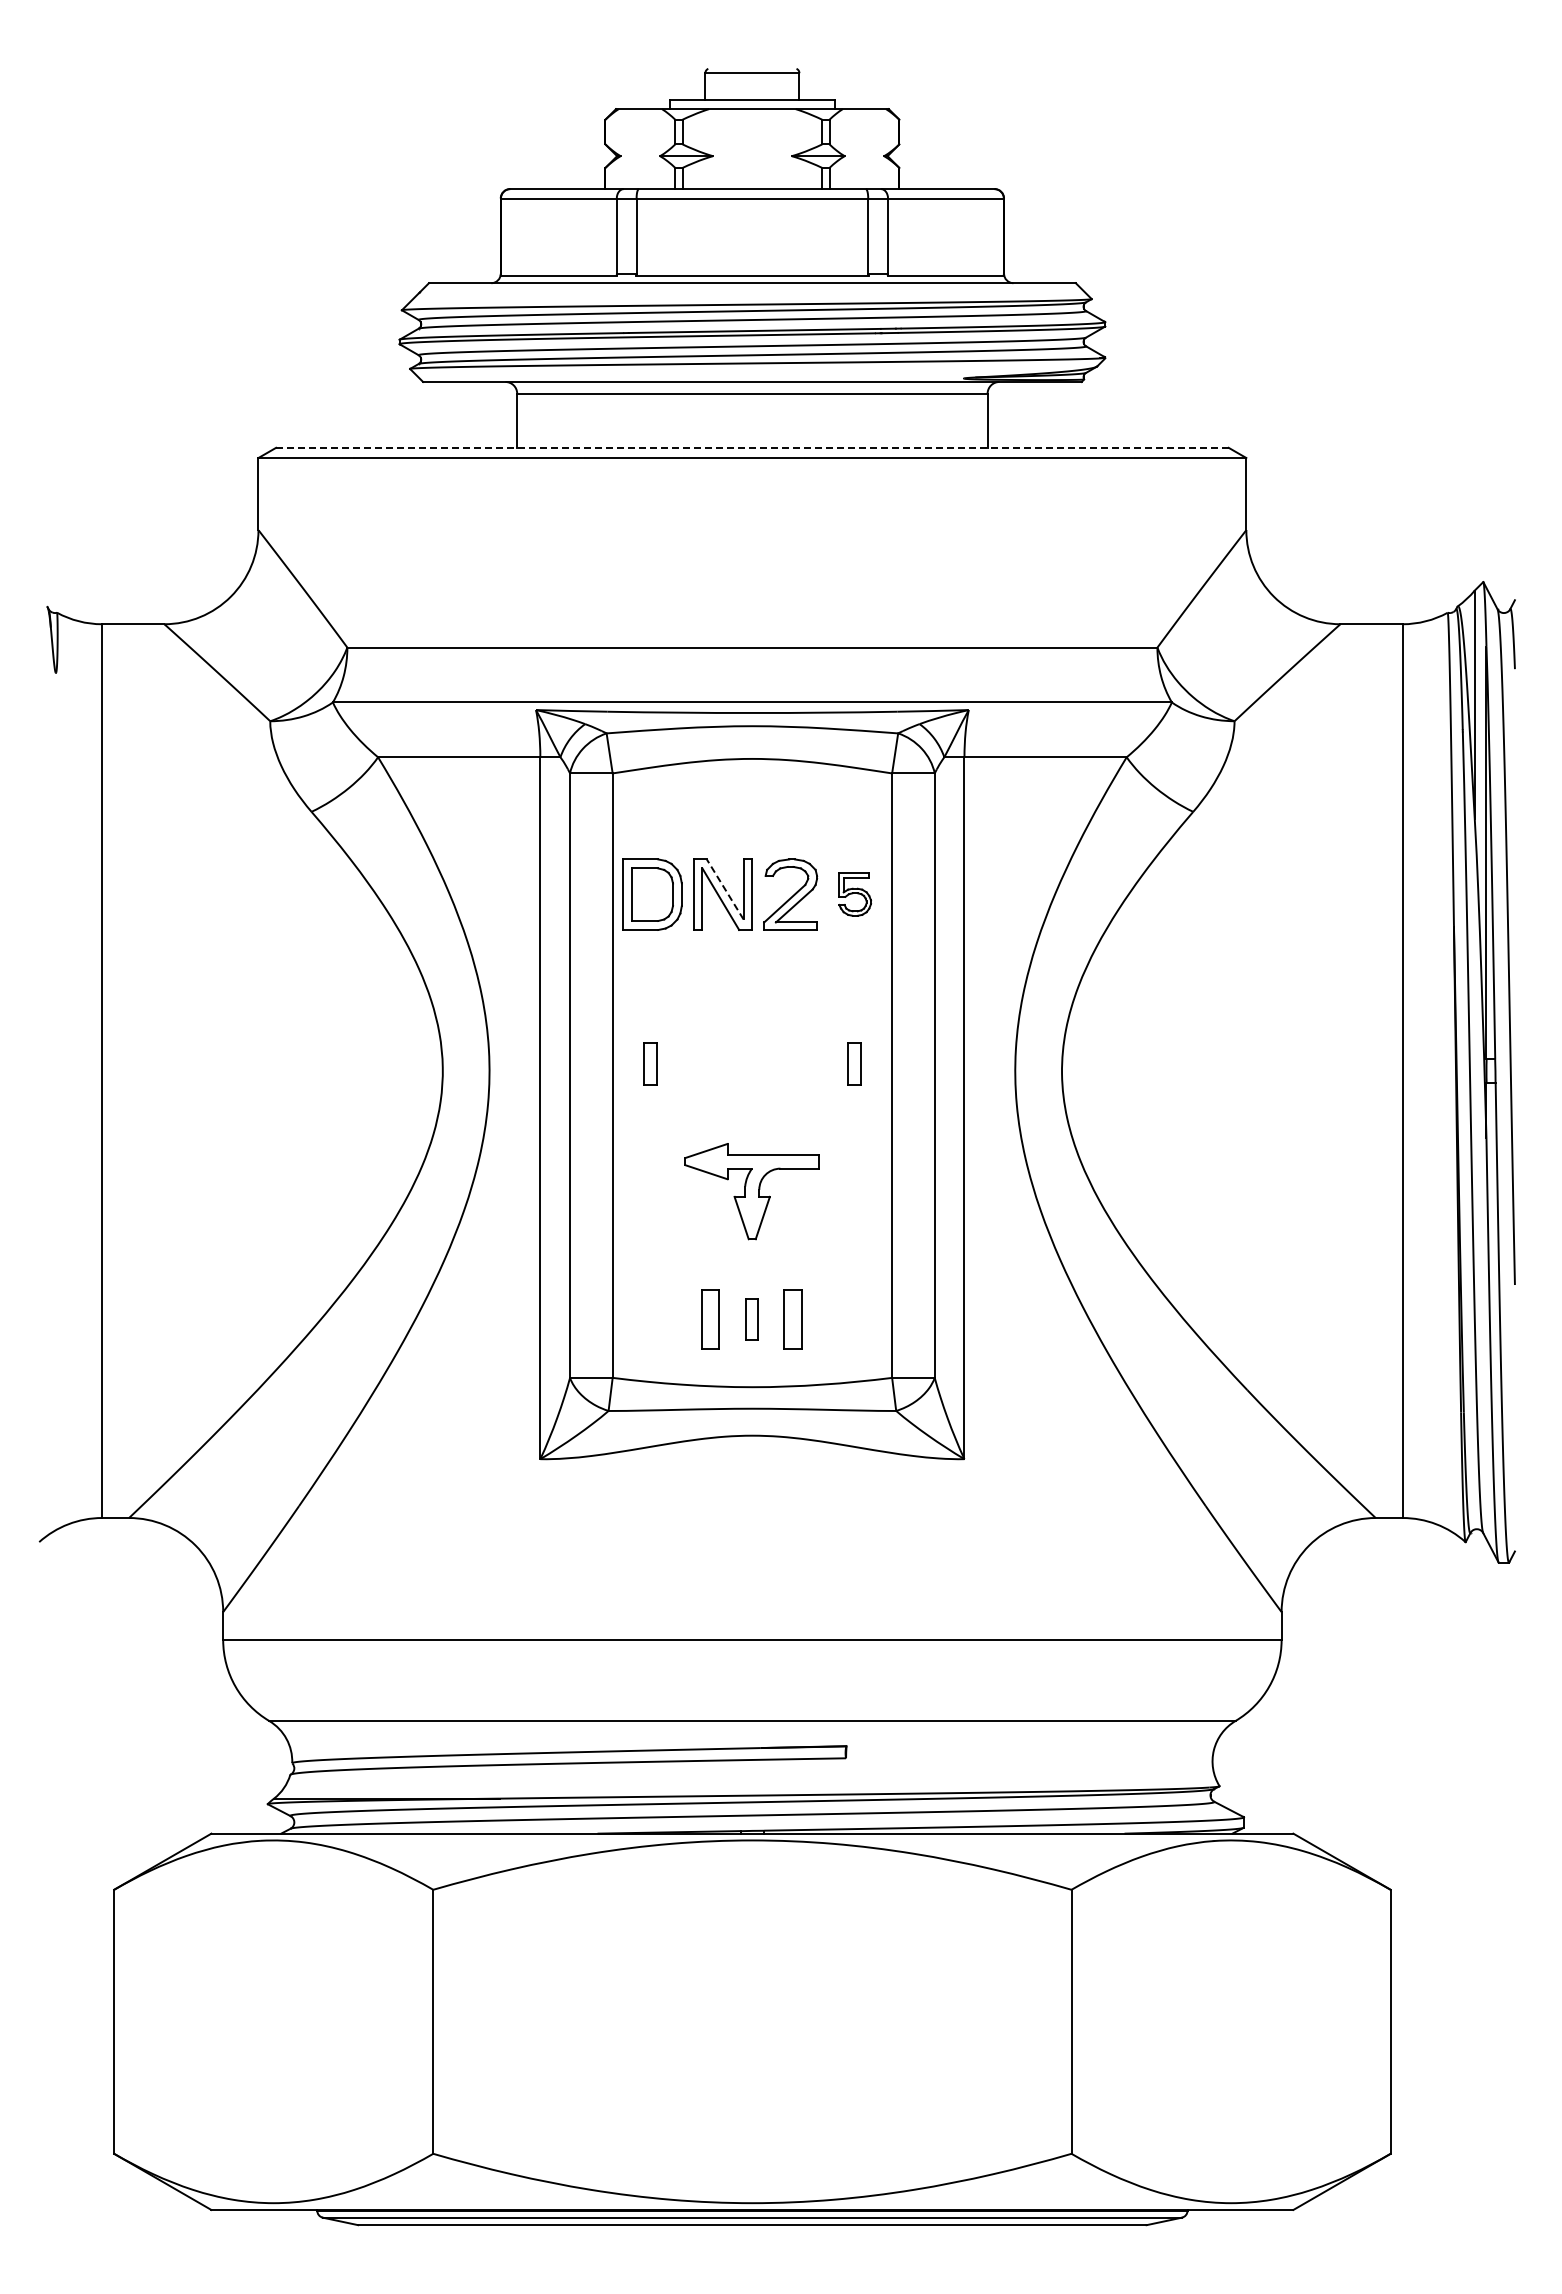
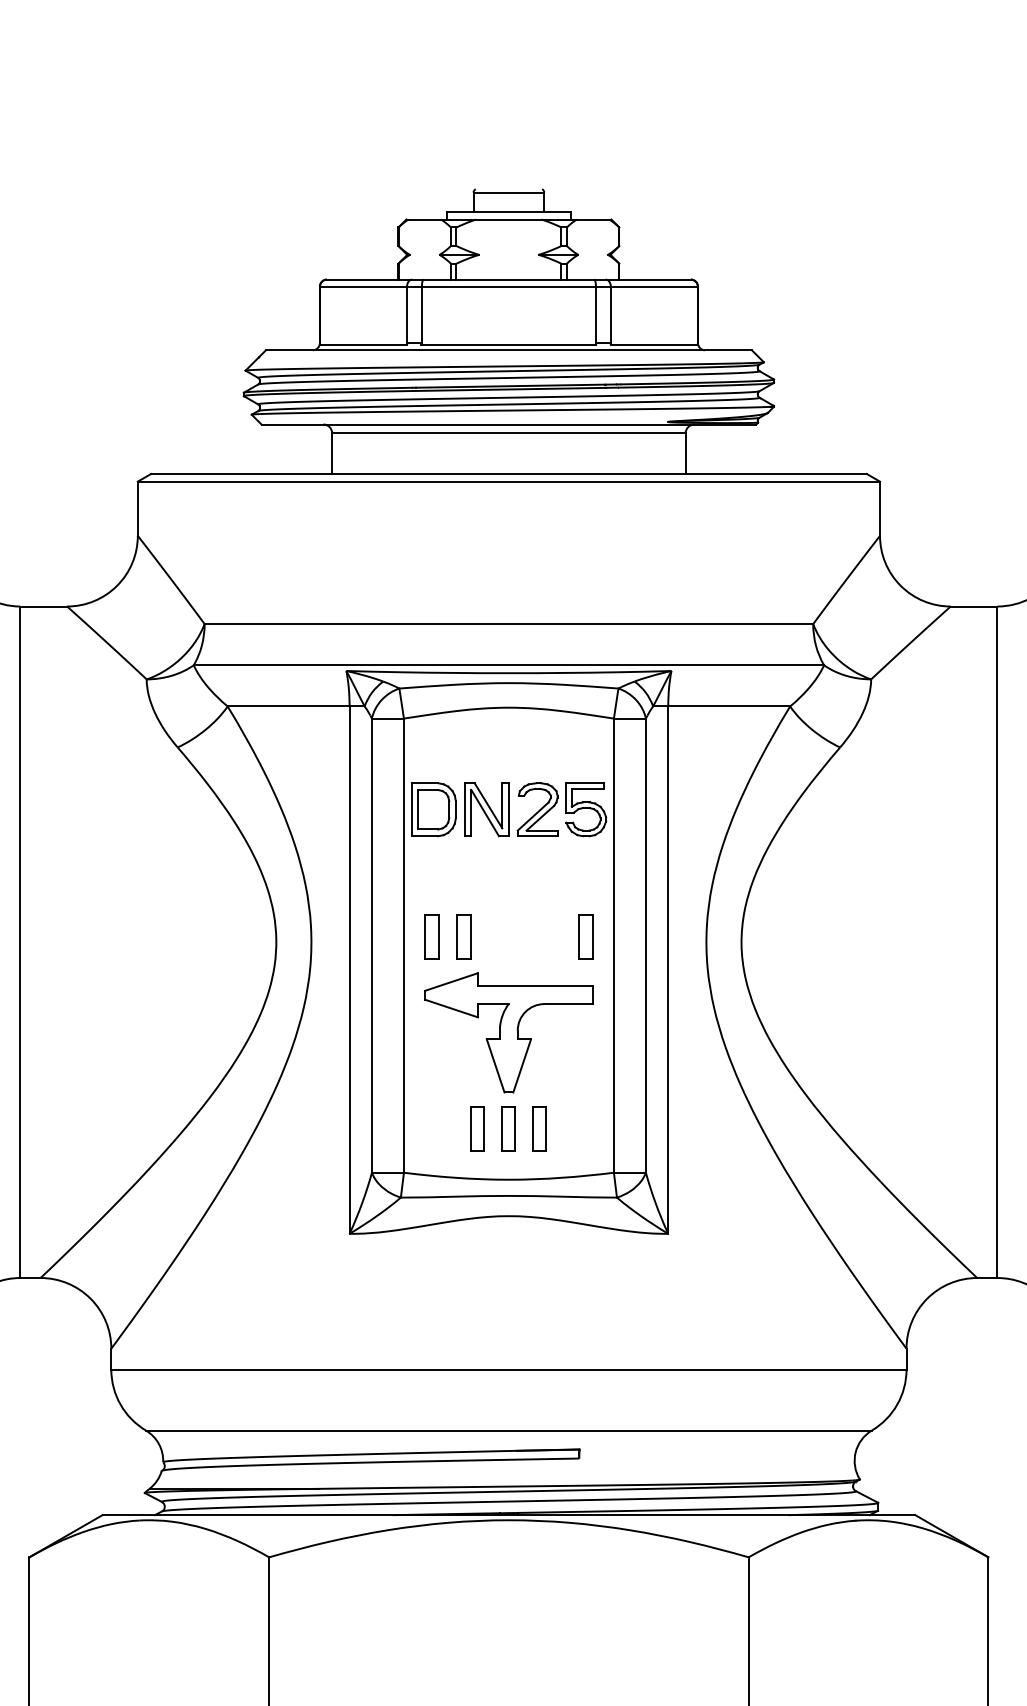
line: (752, 447) -> (508, 473), dashed -> solid
line: (724, 889) -> (487, 805), dashed -> solid
part: (854, 894) -> (585, 809), size x1.67
part: (650, 1063) -> (432, 936), size x1.43
part: (692, 1063) -> (463, 936), added
part: (854, 1063) -> (585, 936), size x1.43
part: (751, 1191) -> (508, 1032), size x1.67
part: (751, 1319) -> (508, 1128), size x1.43

